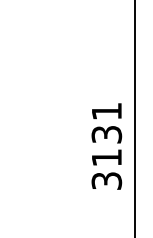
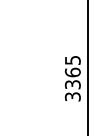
text: (106, 134) -> (72, 72), 3131 -> 3365

